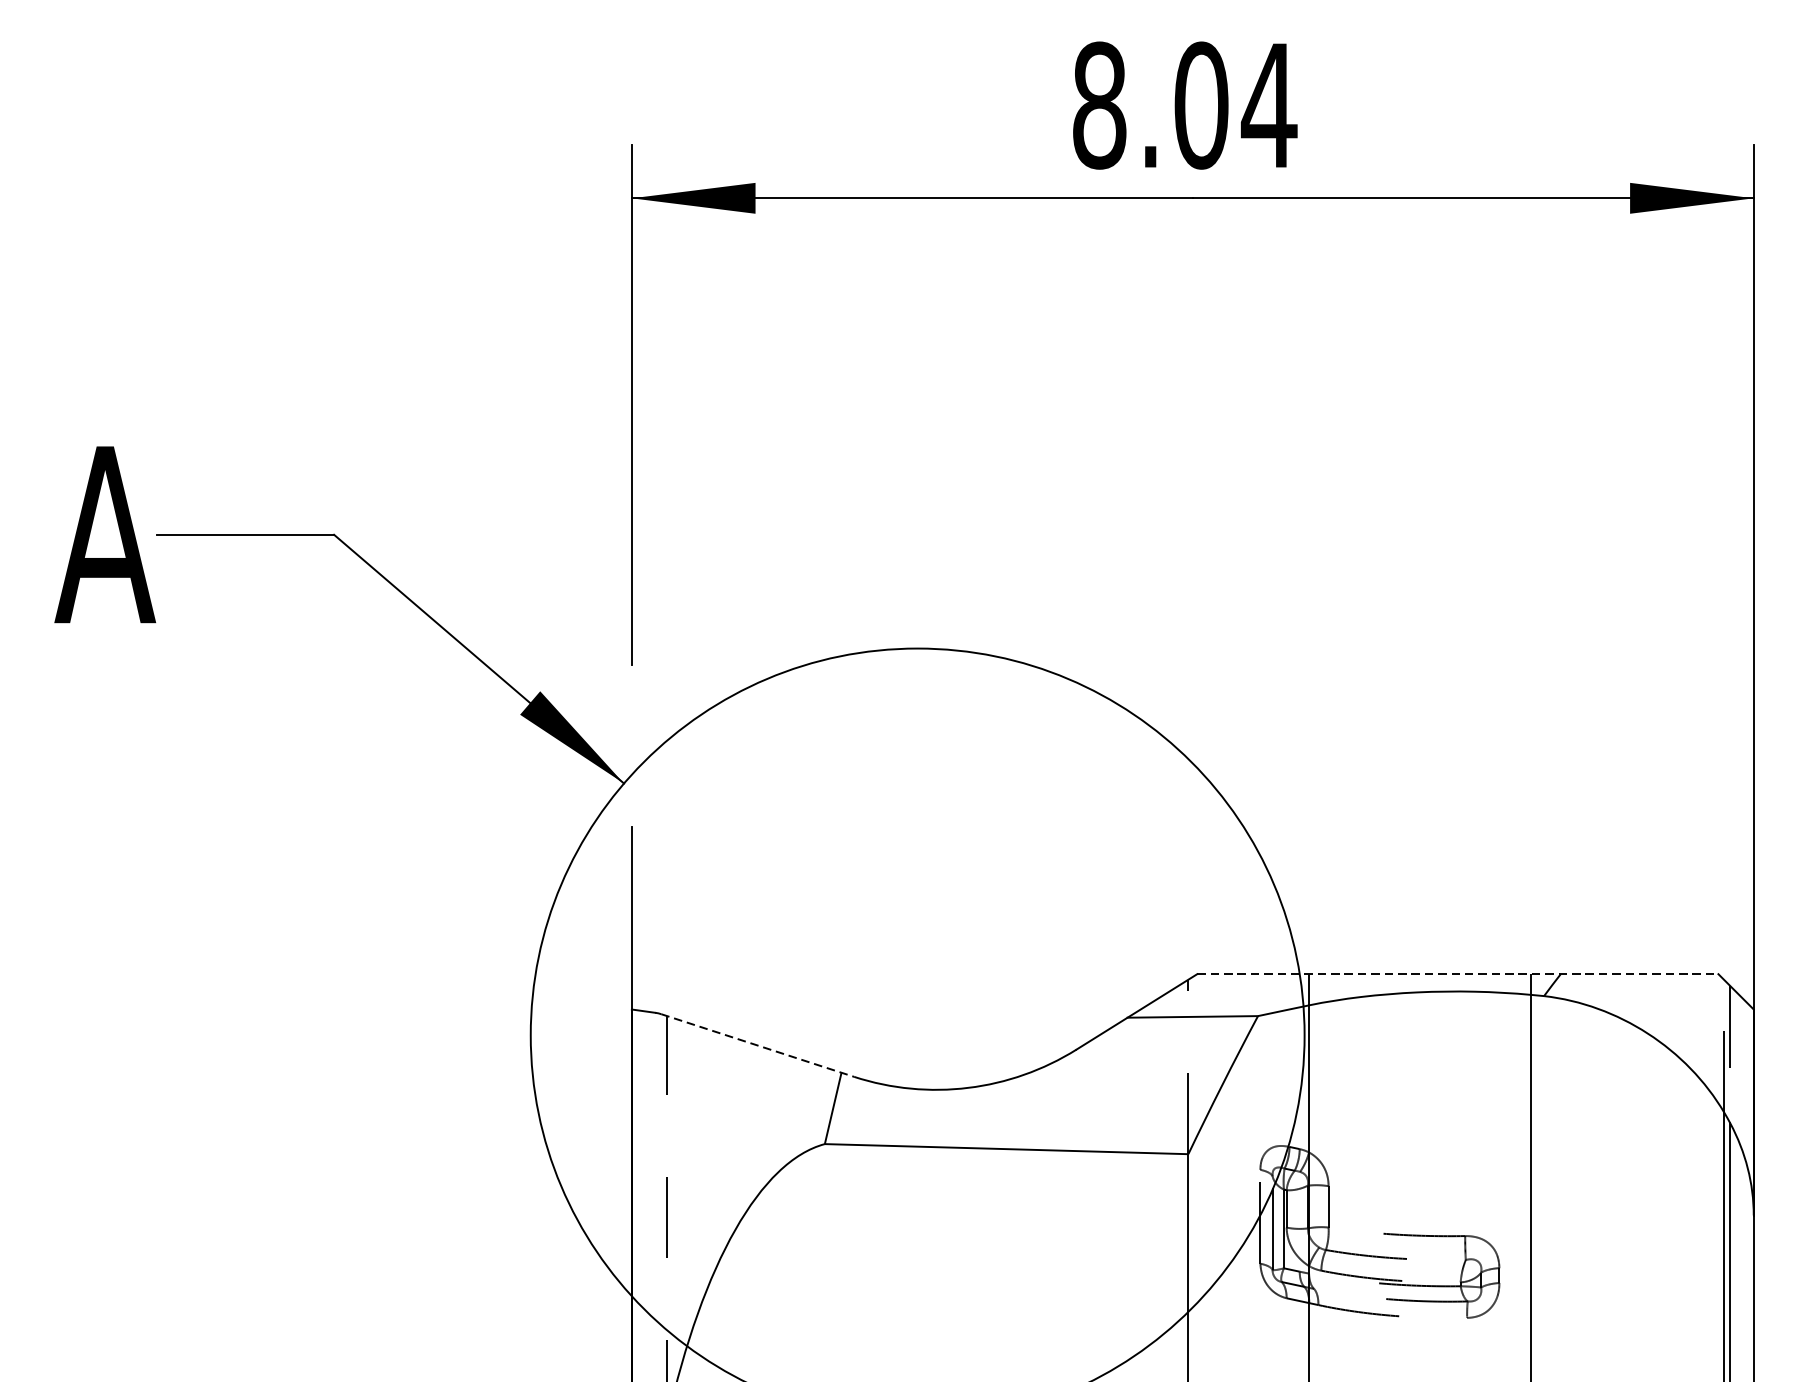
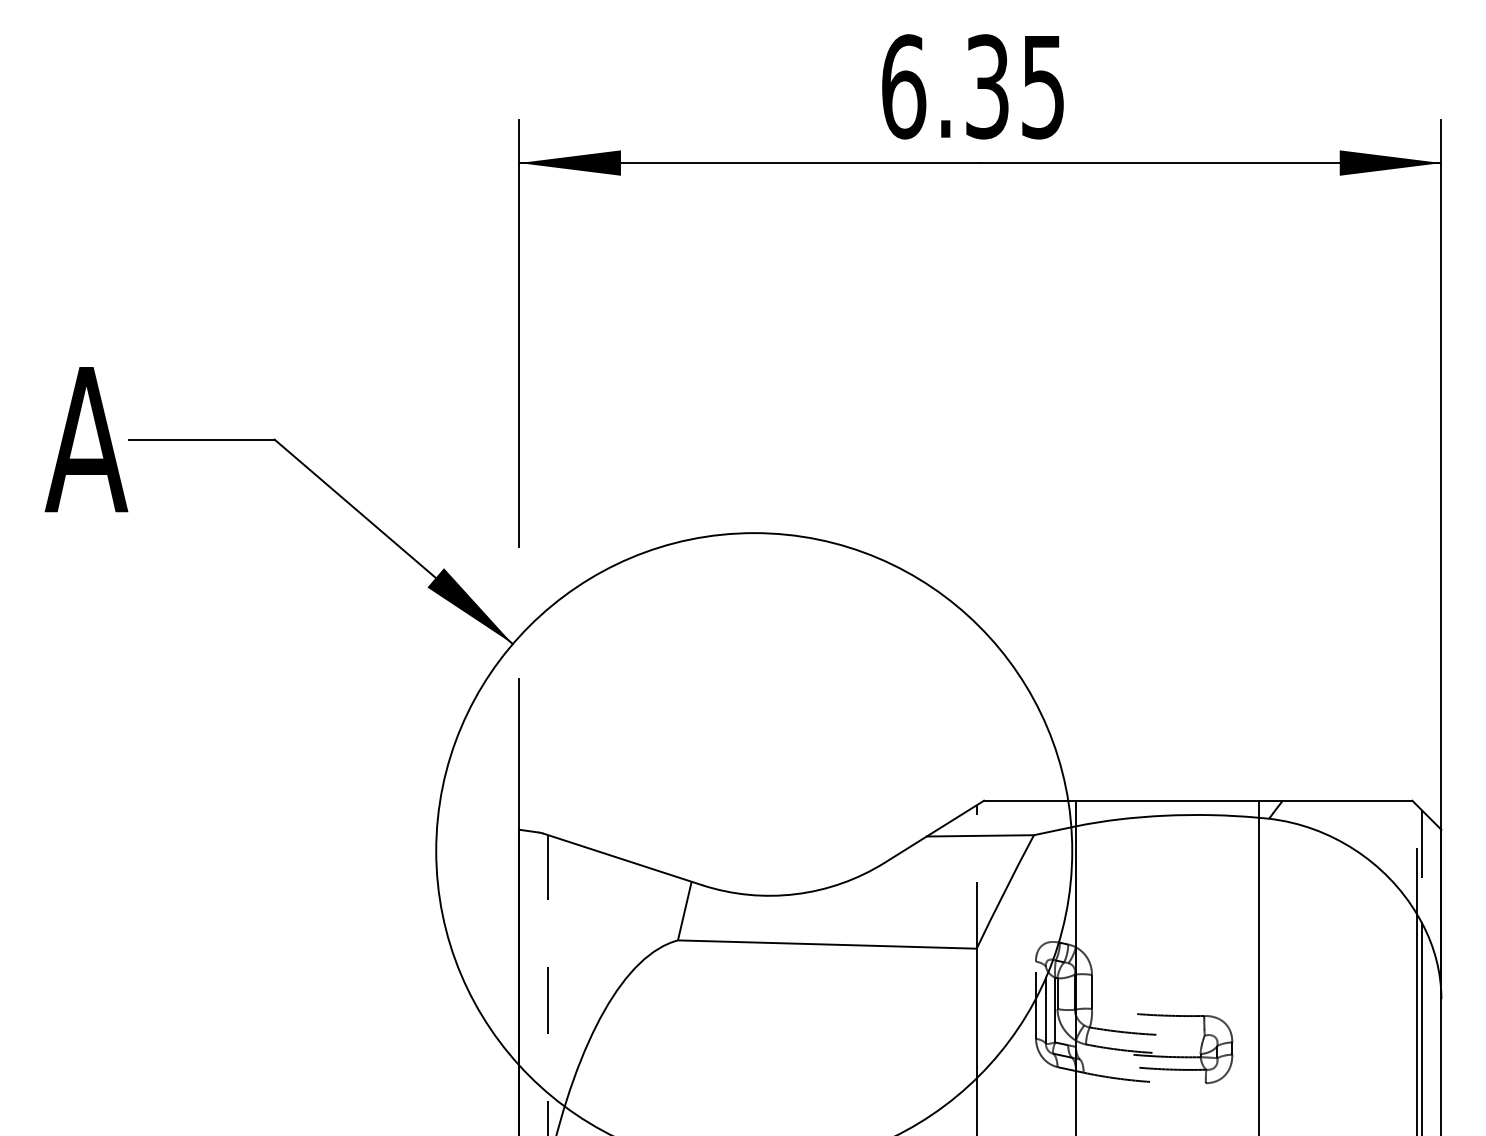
text: (1185, 105) -> (974, 86), 8.04 -> 6.35
line: (1458, 973) -> (1198, 800), dashed -> solid
line: (758, 1045) -> (623, 859), dashed -> solid

